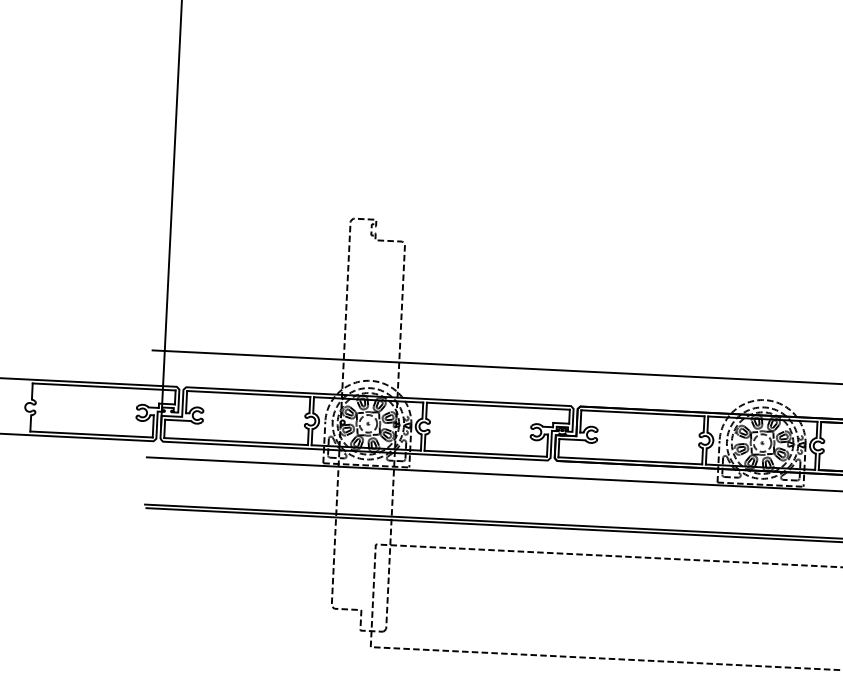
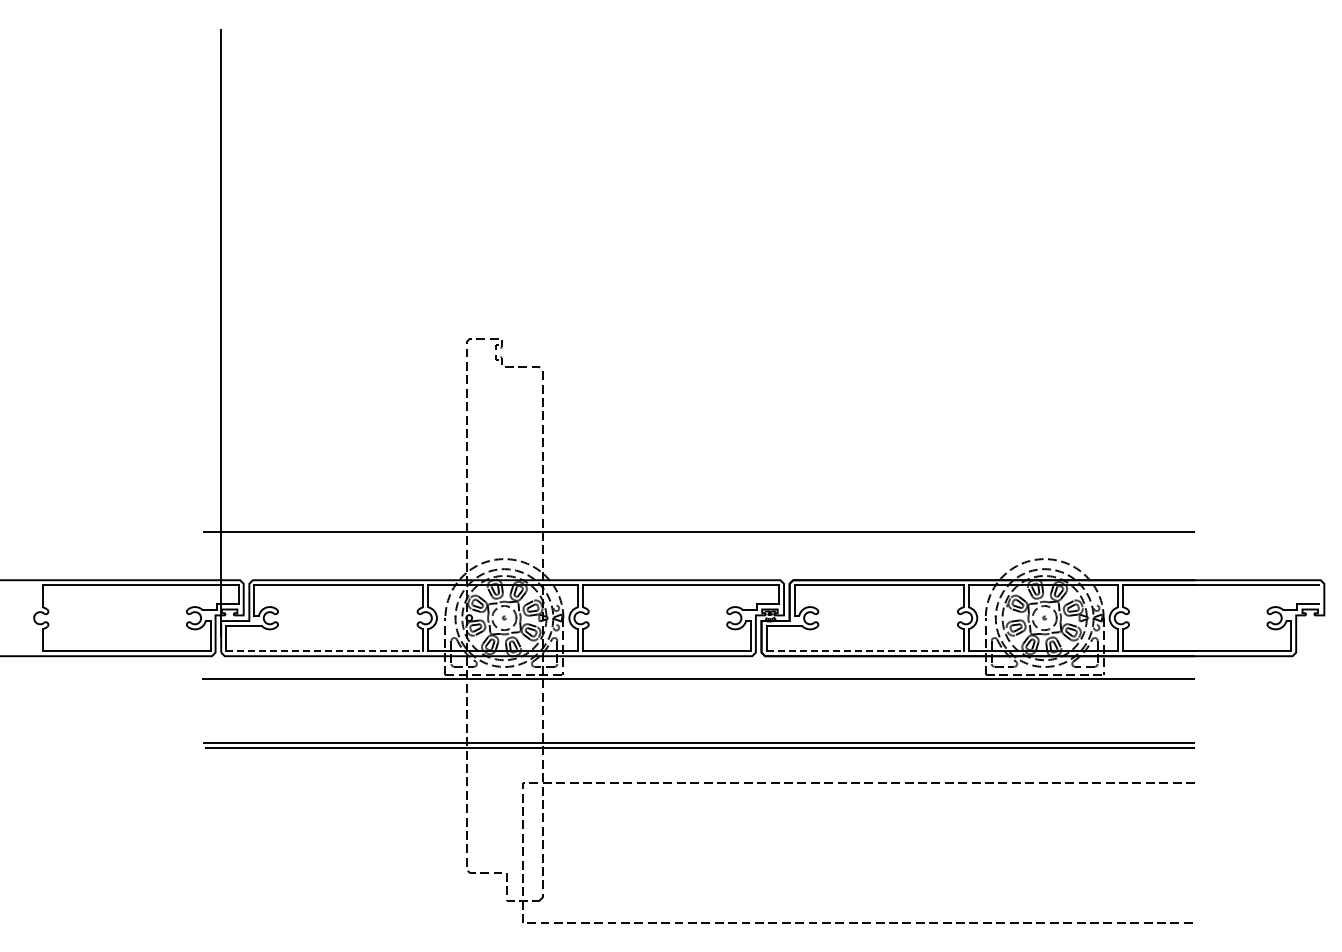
line: (236, 441) -> (325, 651), solid -> dashed
line: (630, 461) -> (865, 651), solid -> dashed

